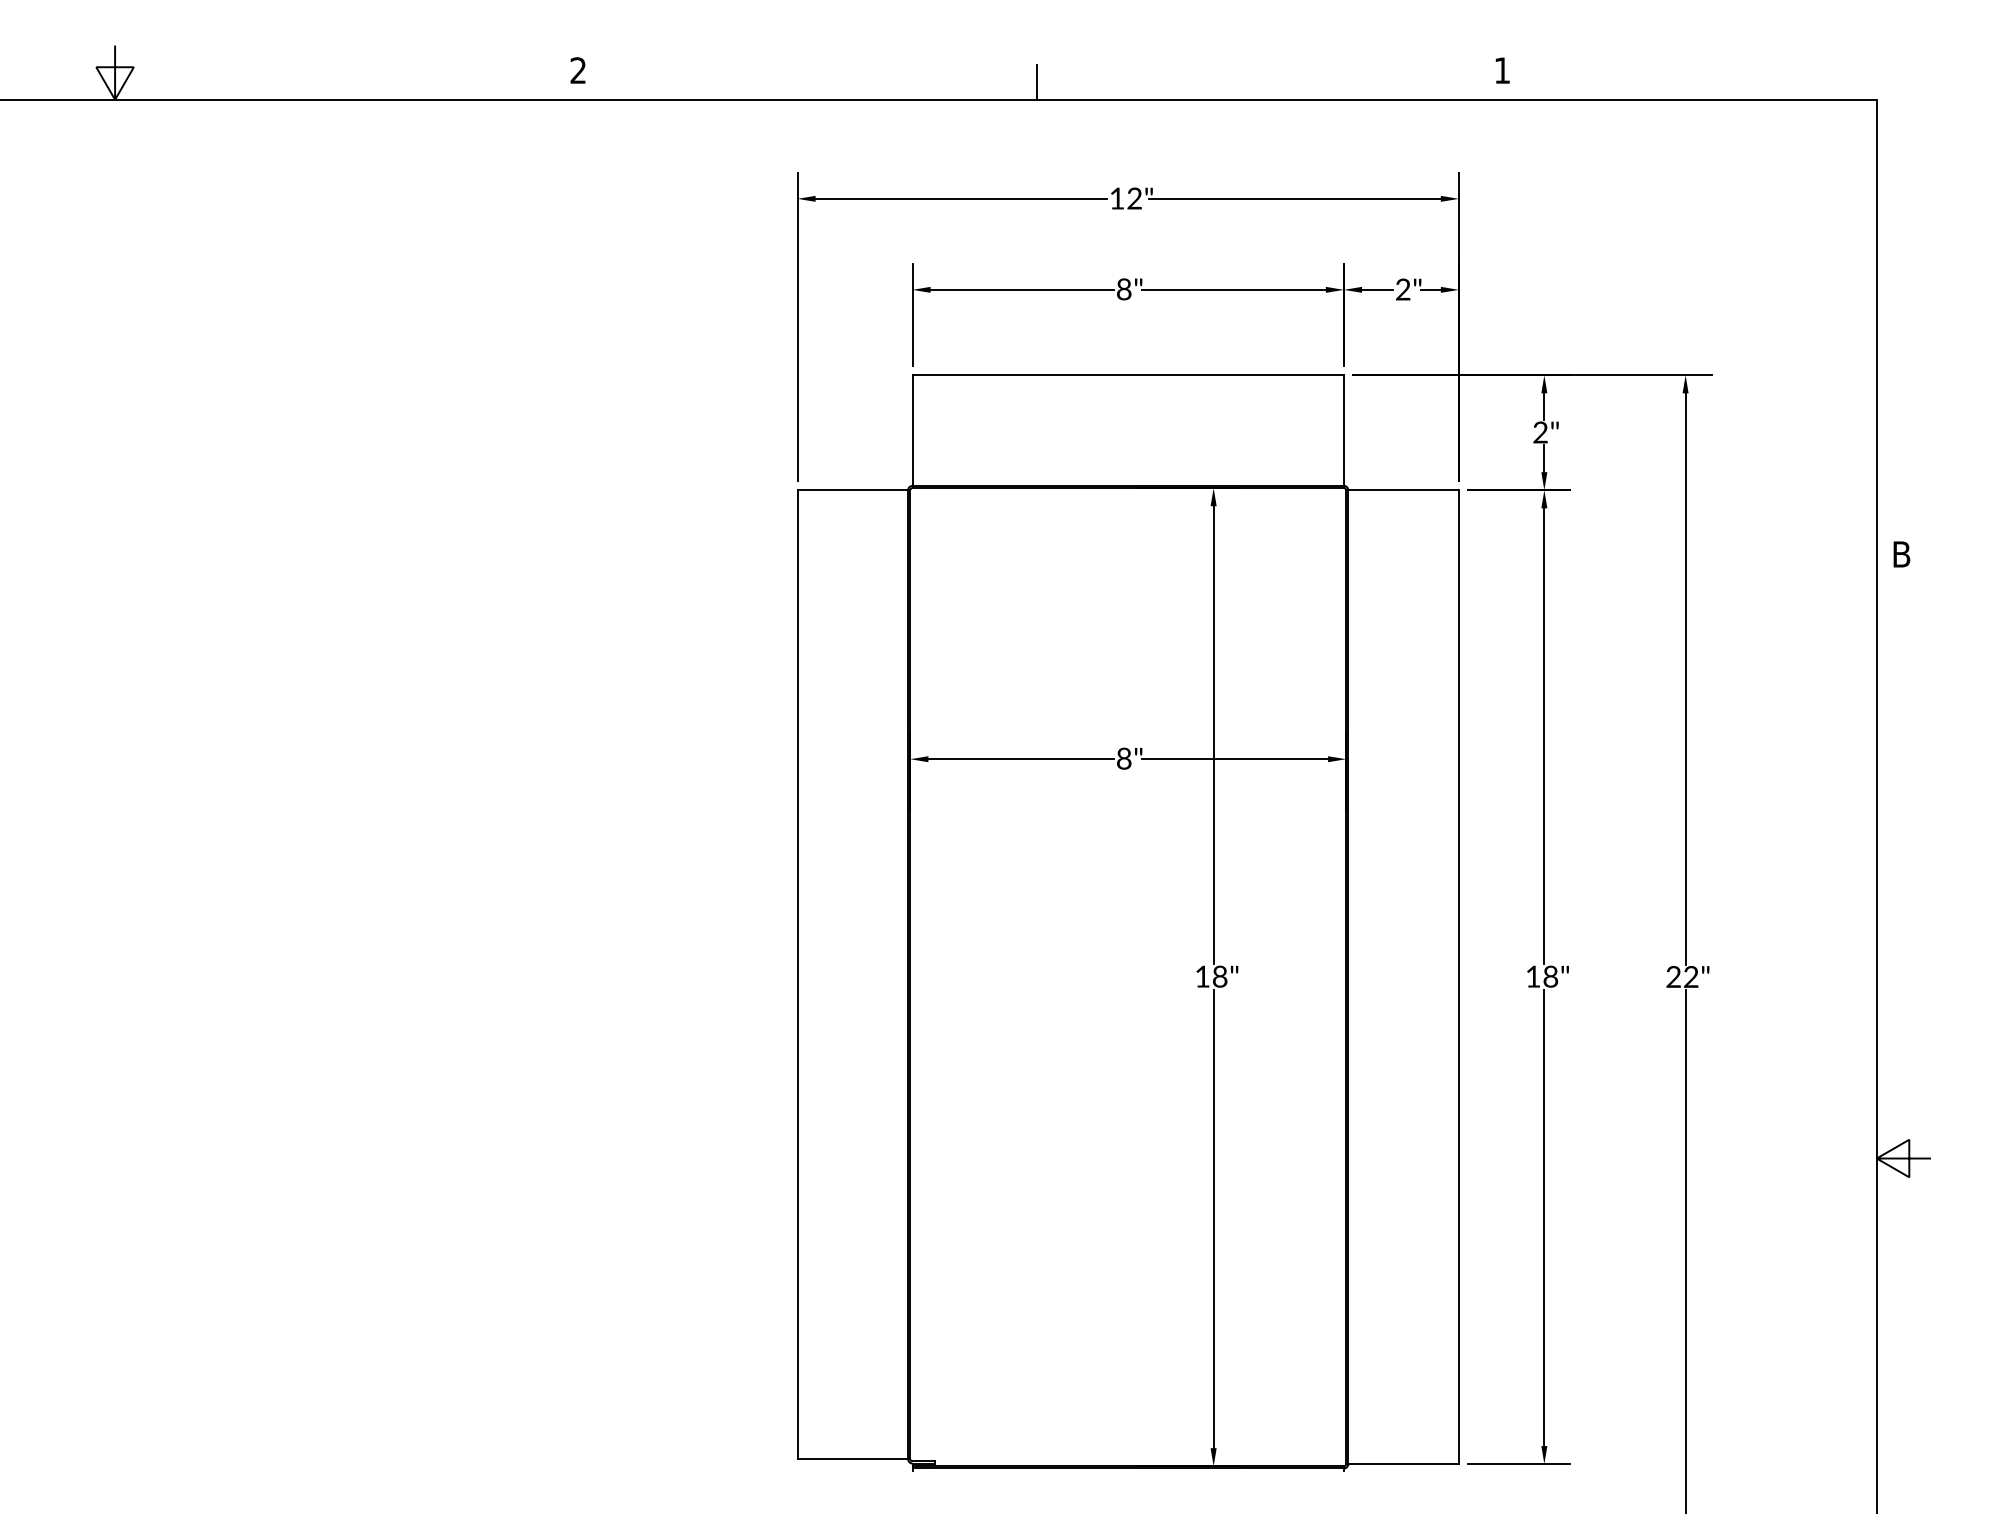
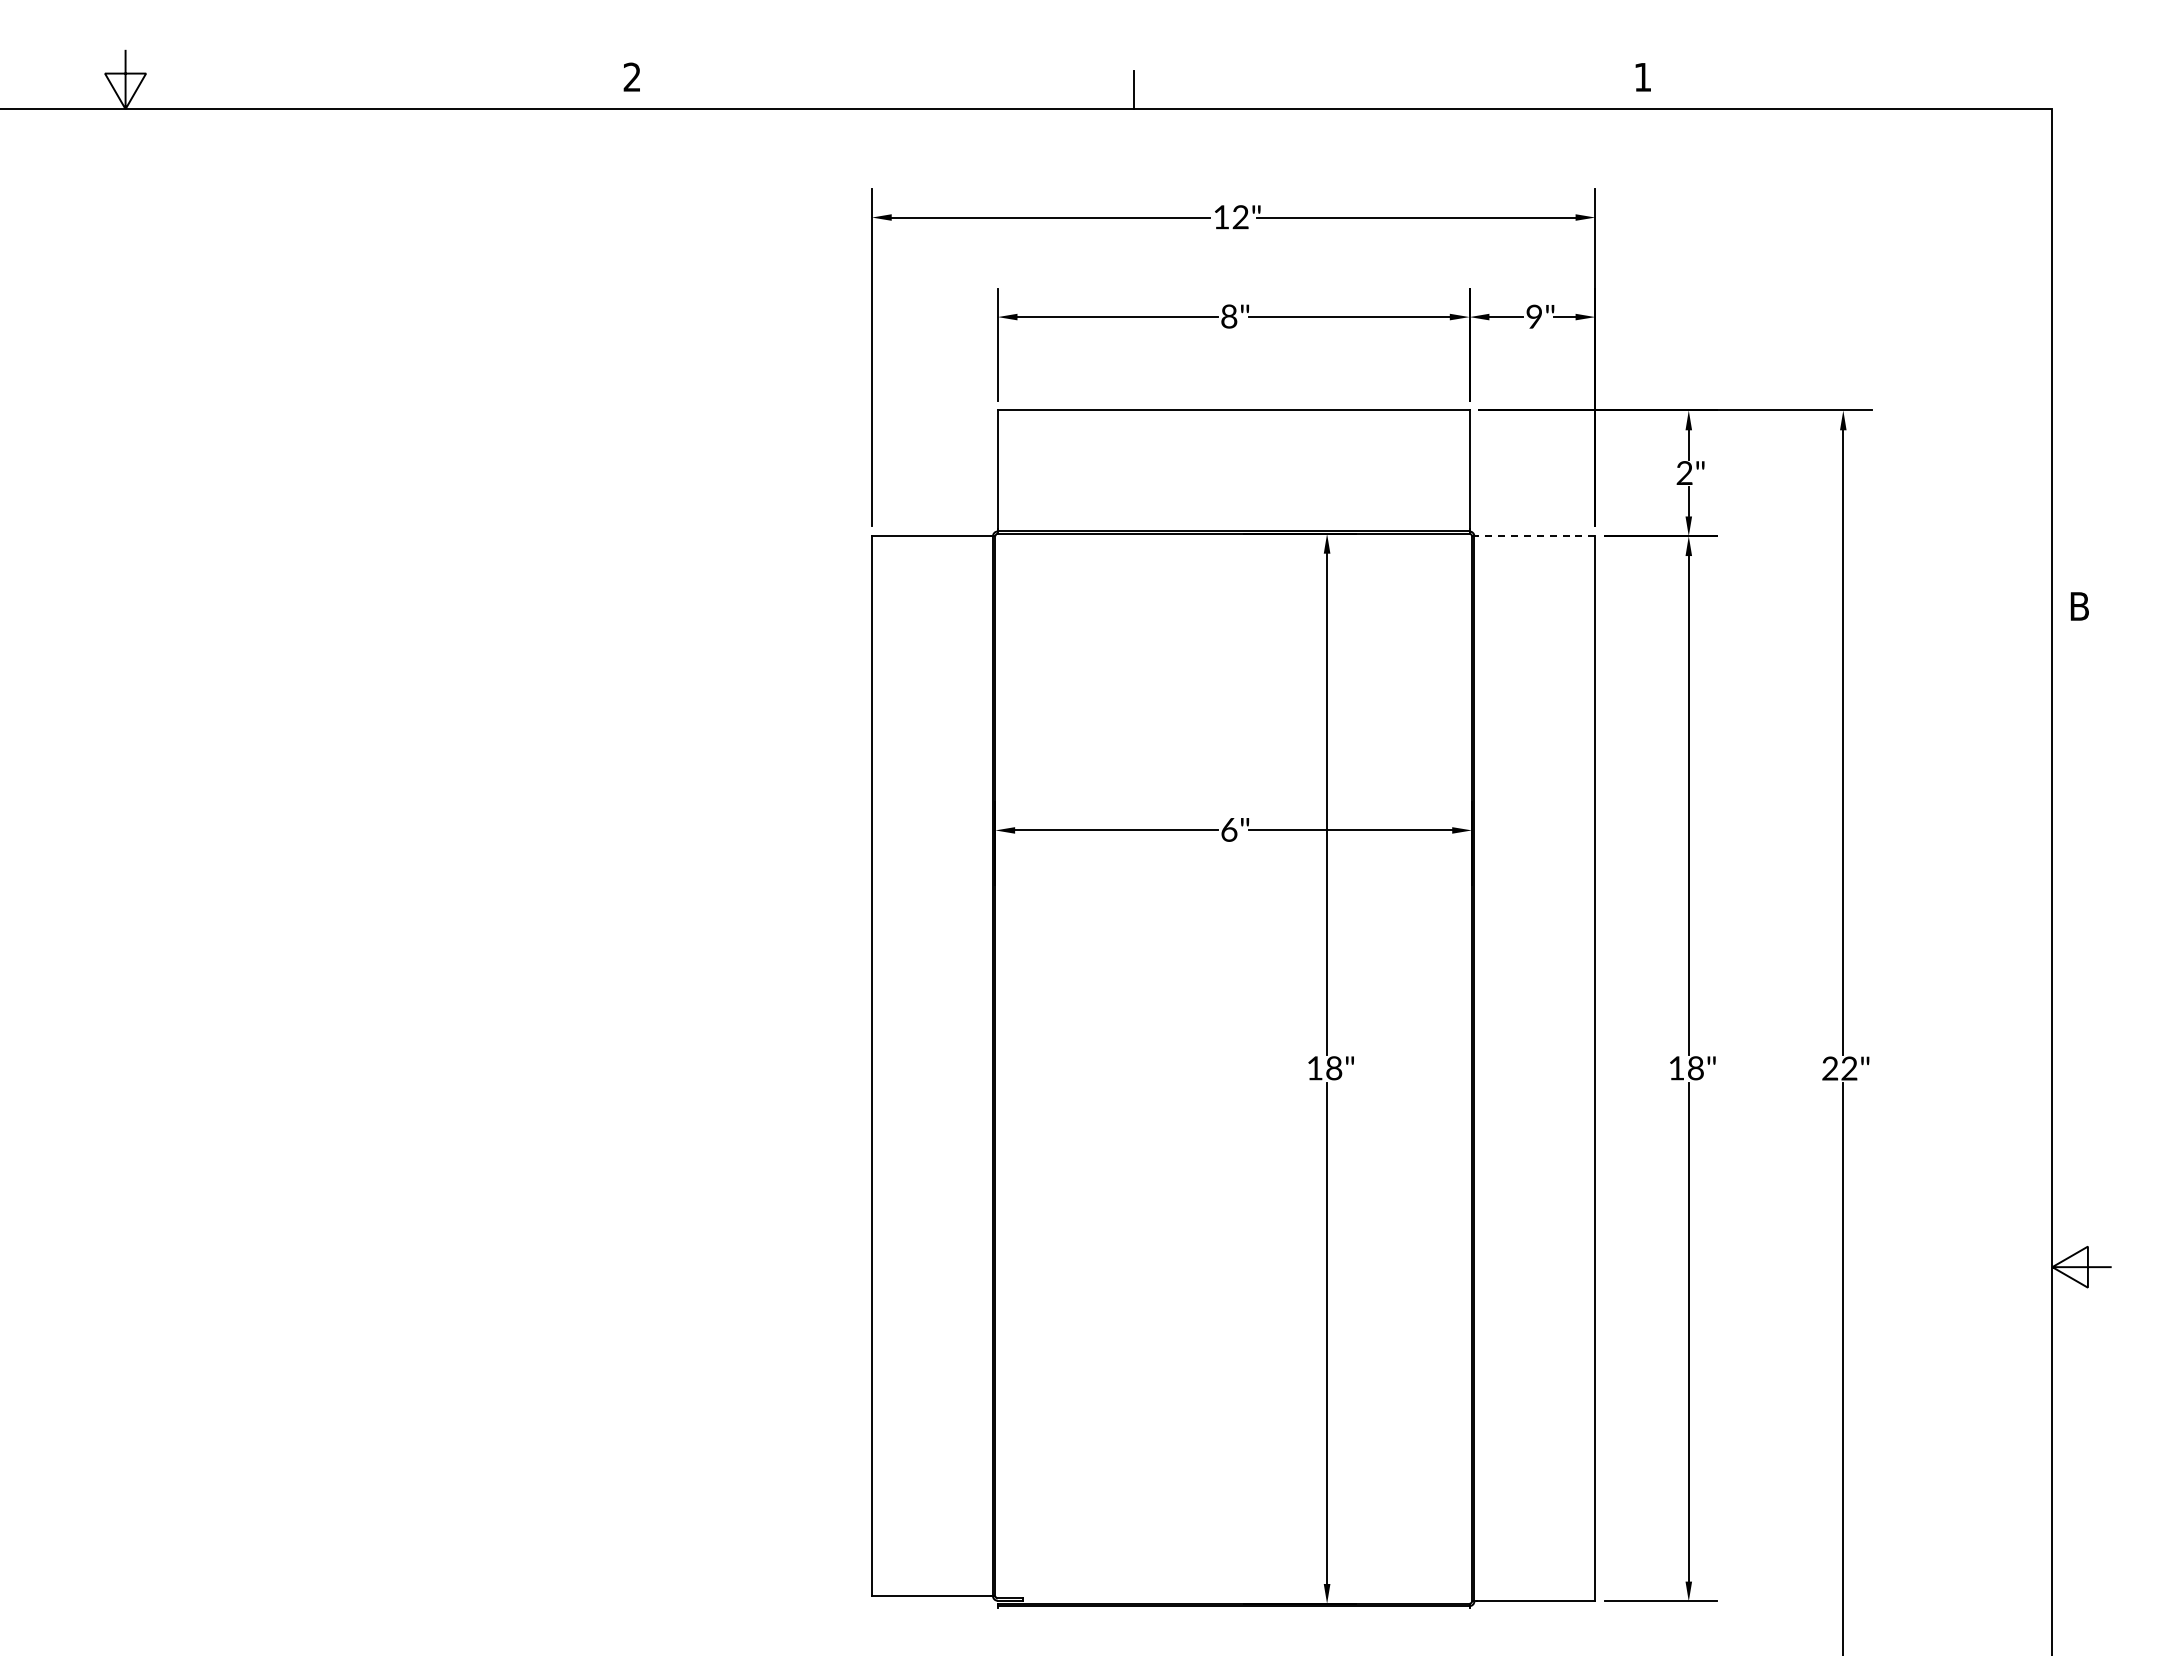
text: (1403, 289) -> (1534, 316), 2" -> 9"
line: (1404, 490) -> (1535, 536), solid -> dashed
text: (1124, 758) -> (1229, 829), 8" -> 6"

